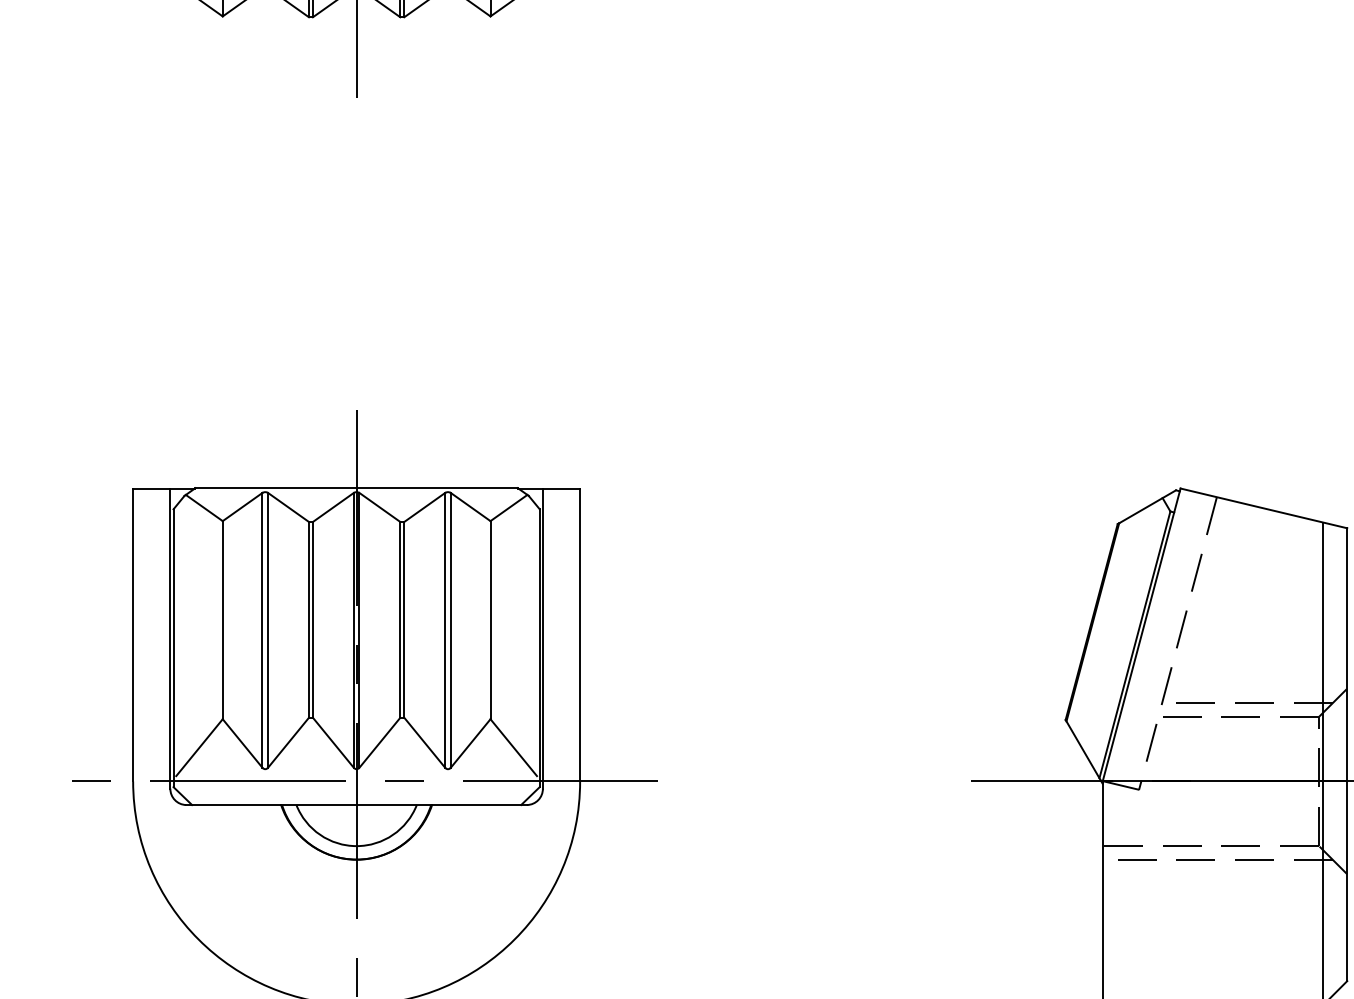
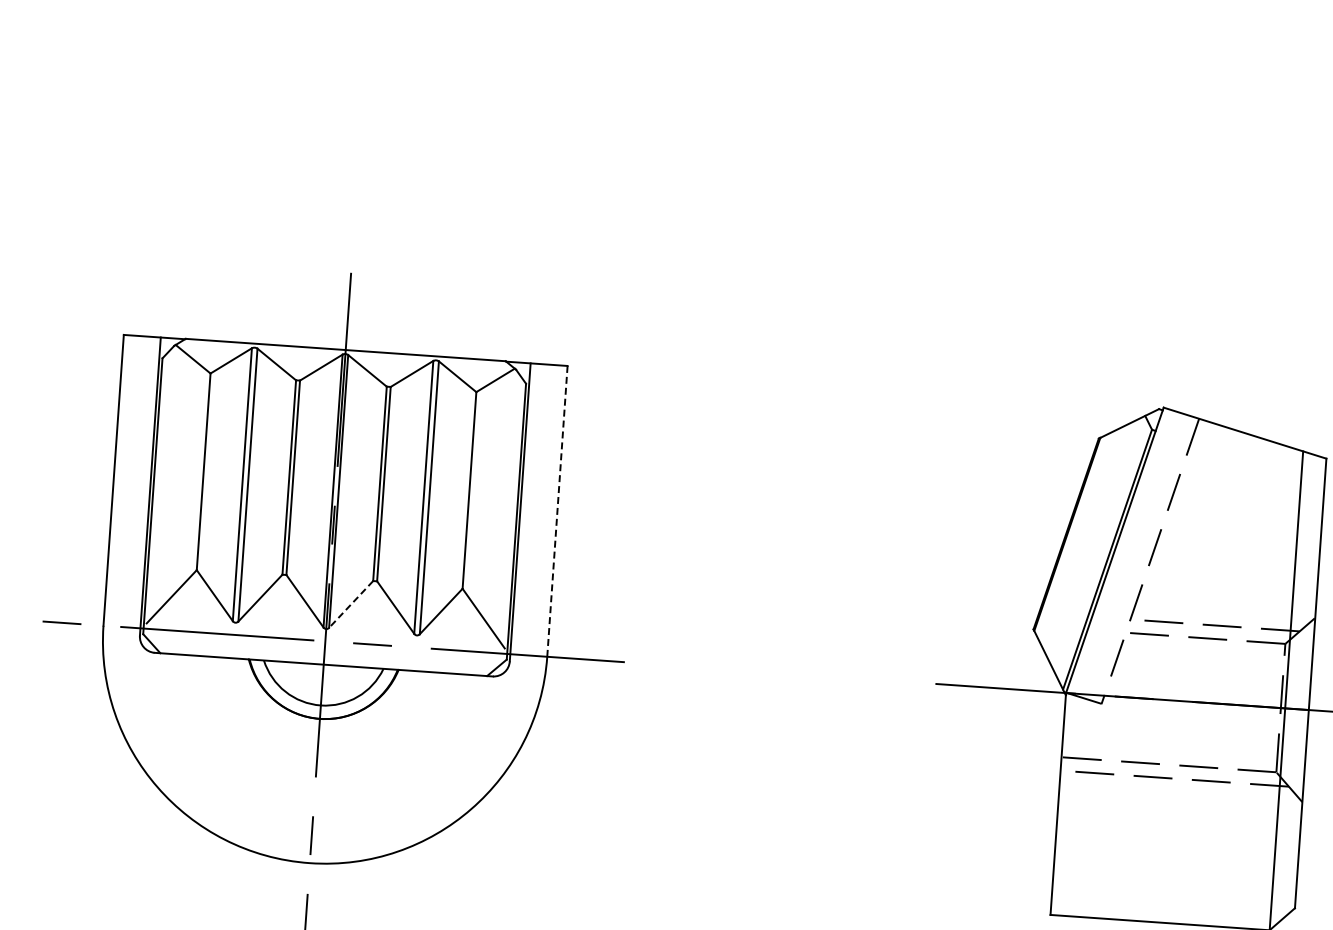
line: (580, 635) -> (557, 511), solid -> dashed
line: (379, 743) -> (350, 605), solid -> dashed

